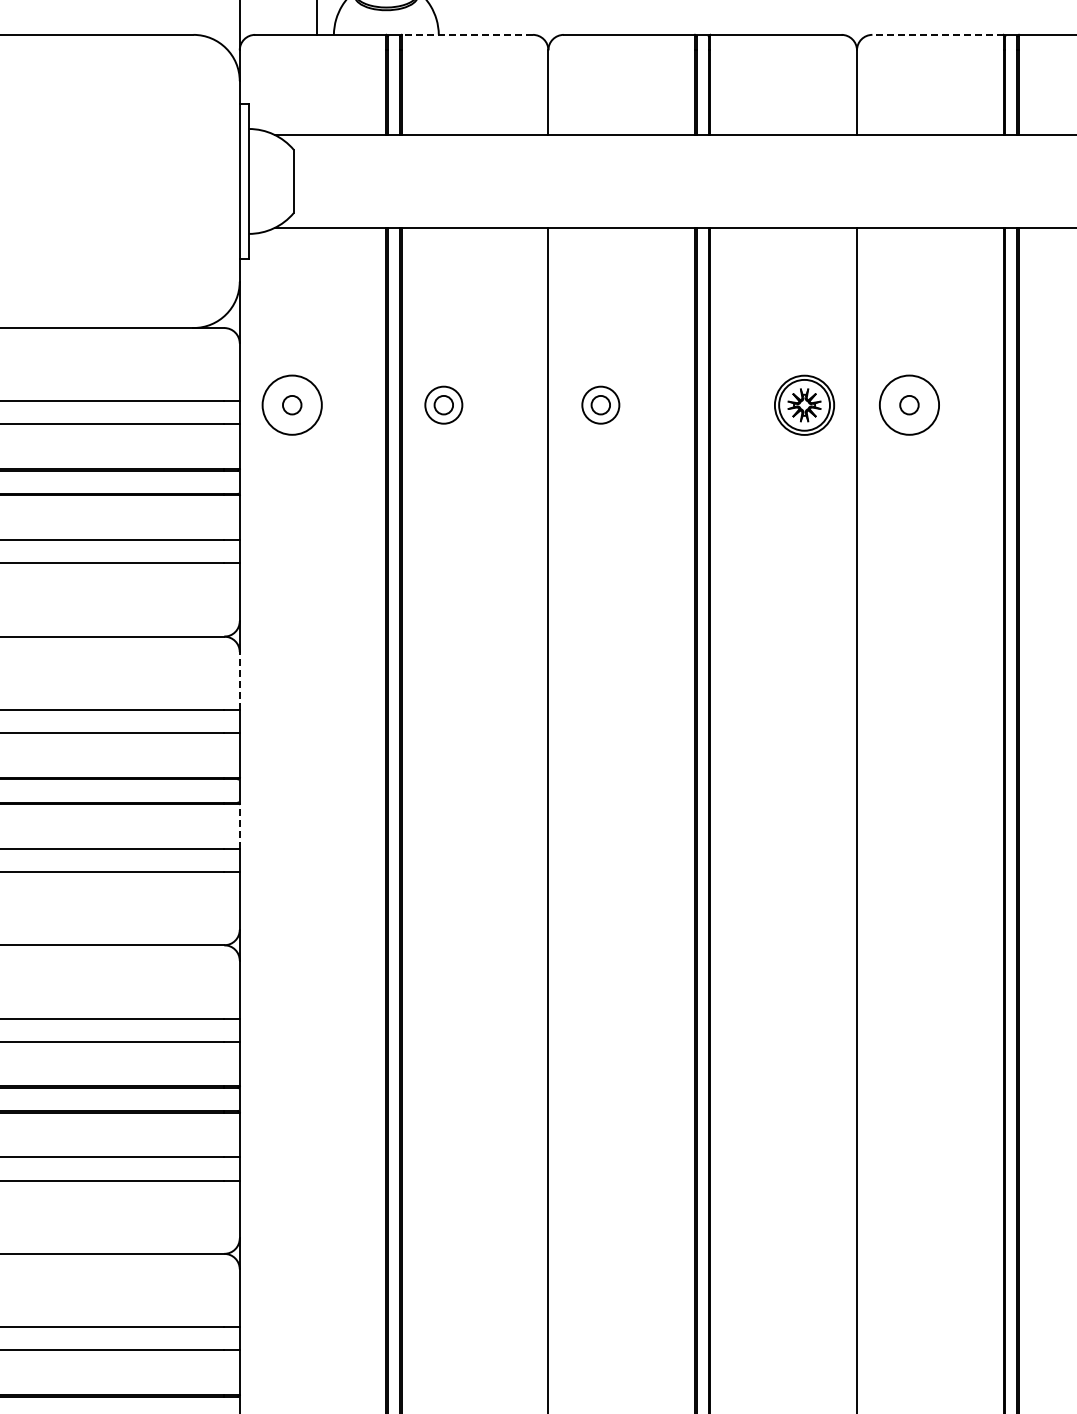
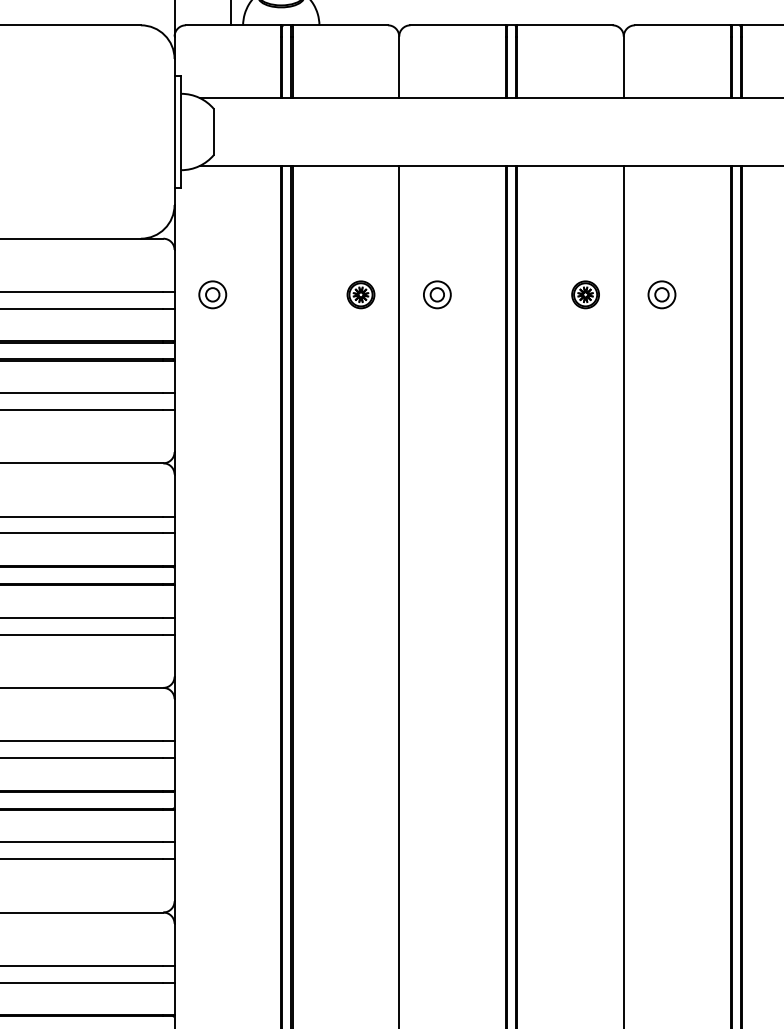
line: (467, 34) -> (340, 25), dashed -> solid
line: (938, 34) -> (683, 25), dashed -> solid
circle: (291, 404) -> (212, 294), size x0.62
part: (443, 404) -> (322, 294), removed
part: (495, 404) -> (360, 294), added
part: (804, 404) -> (585, 294), size x0.62
circle: (908, 404) -> (661, 294), size x0.62
line: (239, 681) -> (174, 495), dashed -> solid
line: (239, 825) -> (174, 600), dashed -> solid

